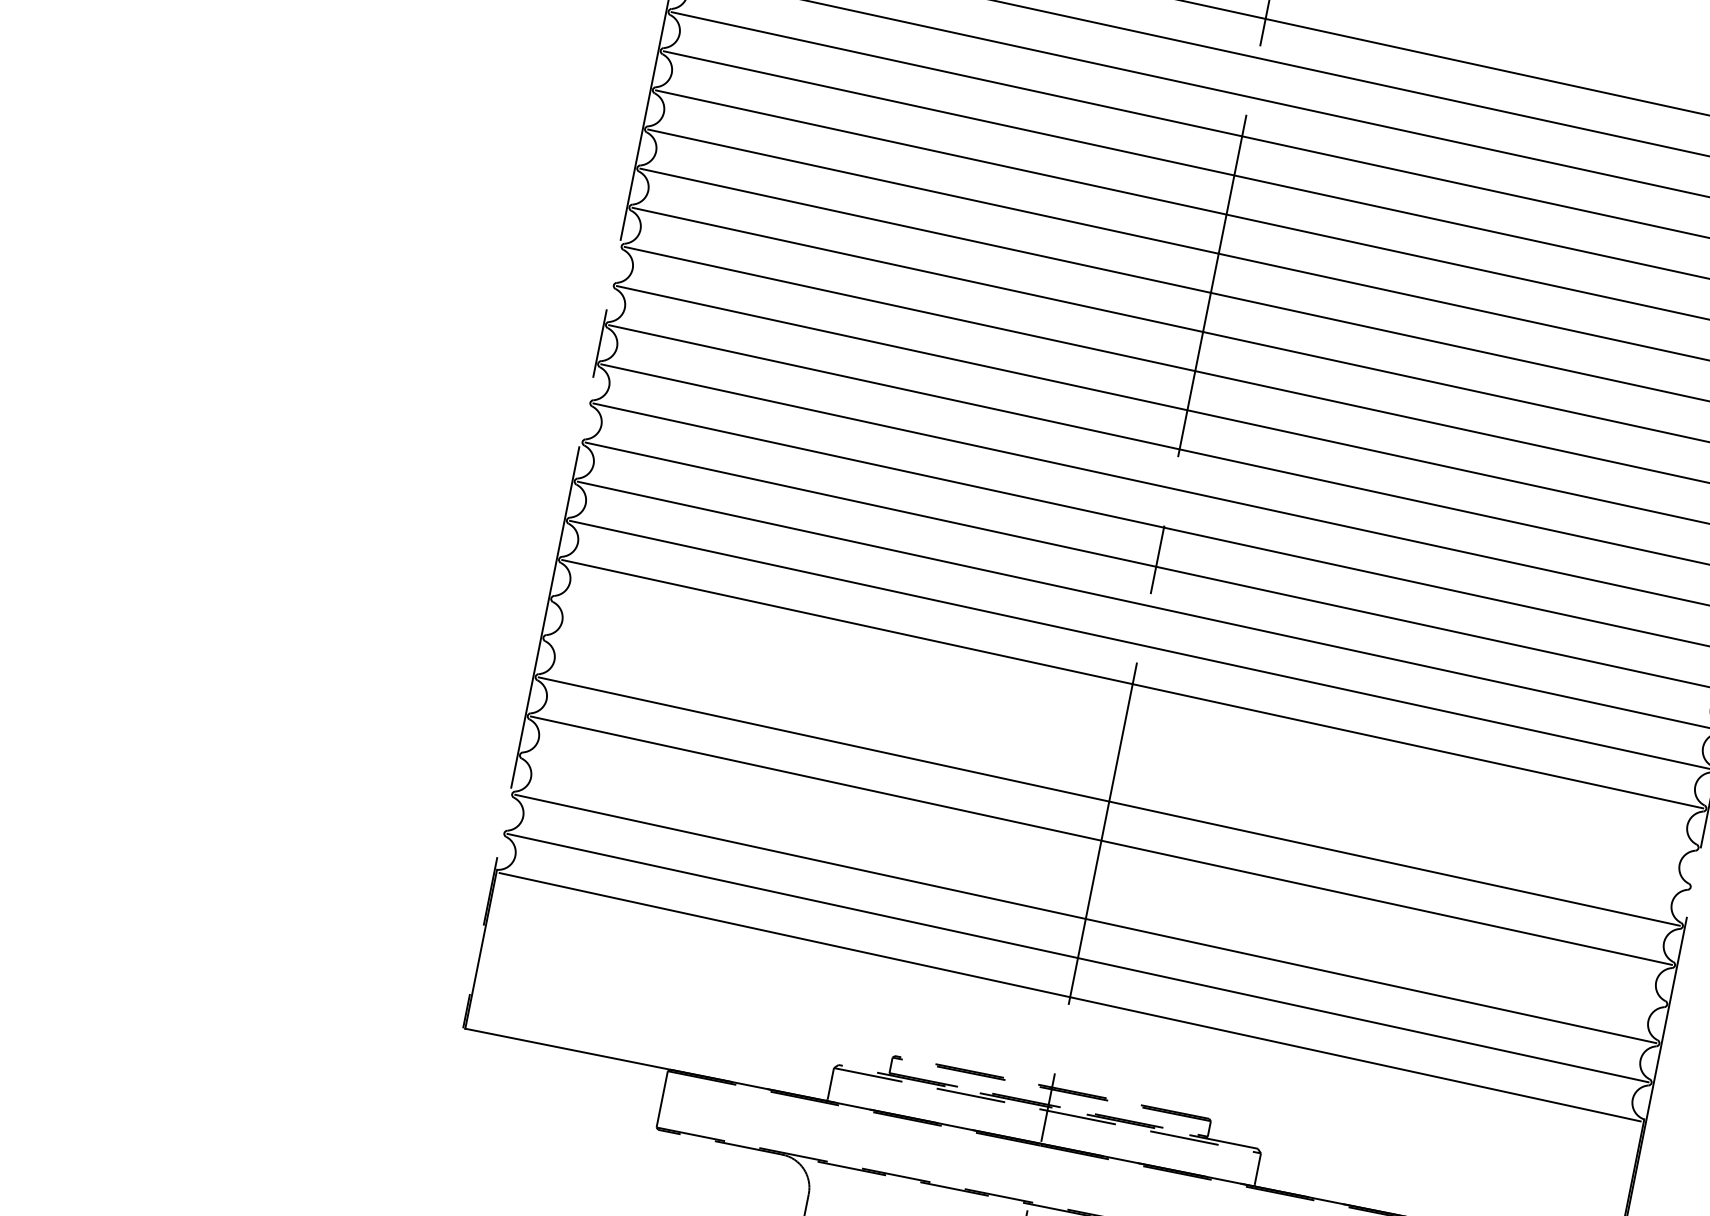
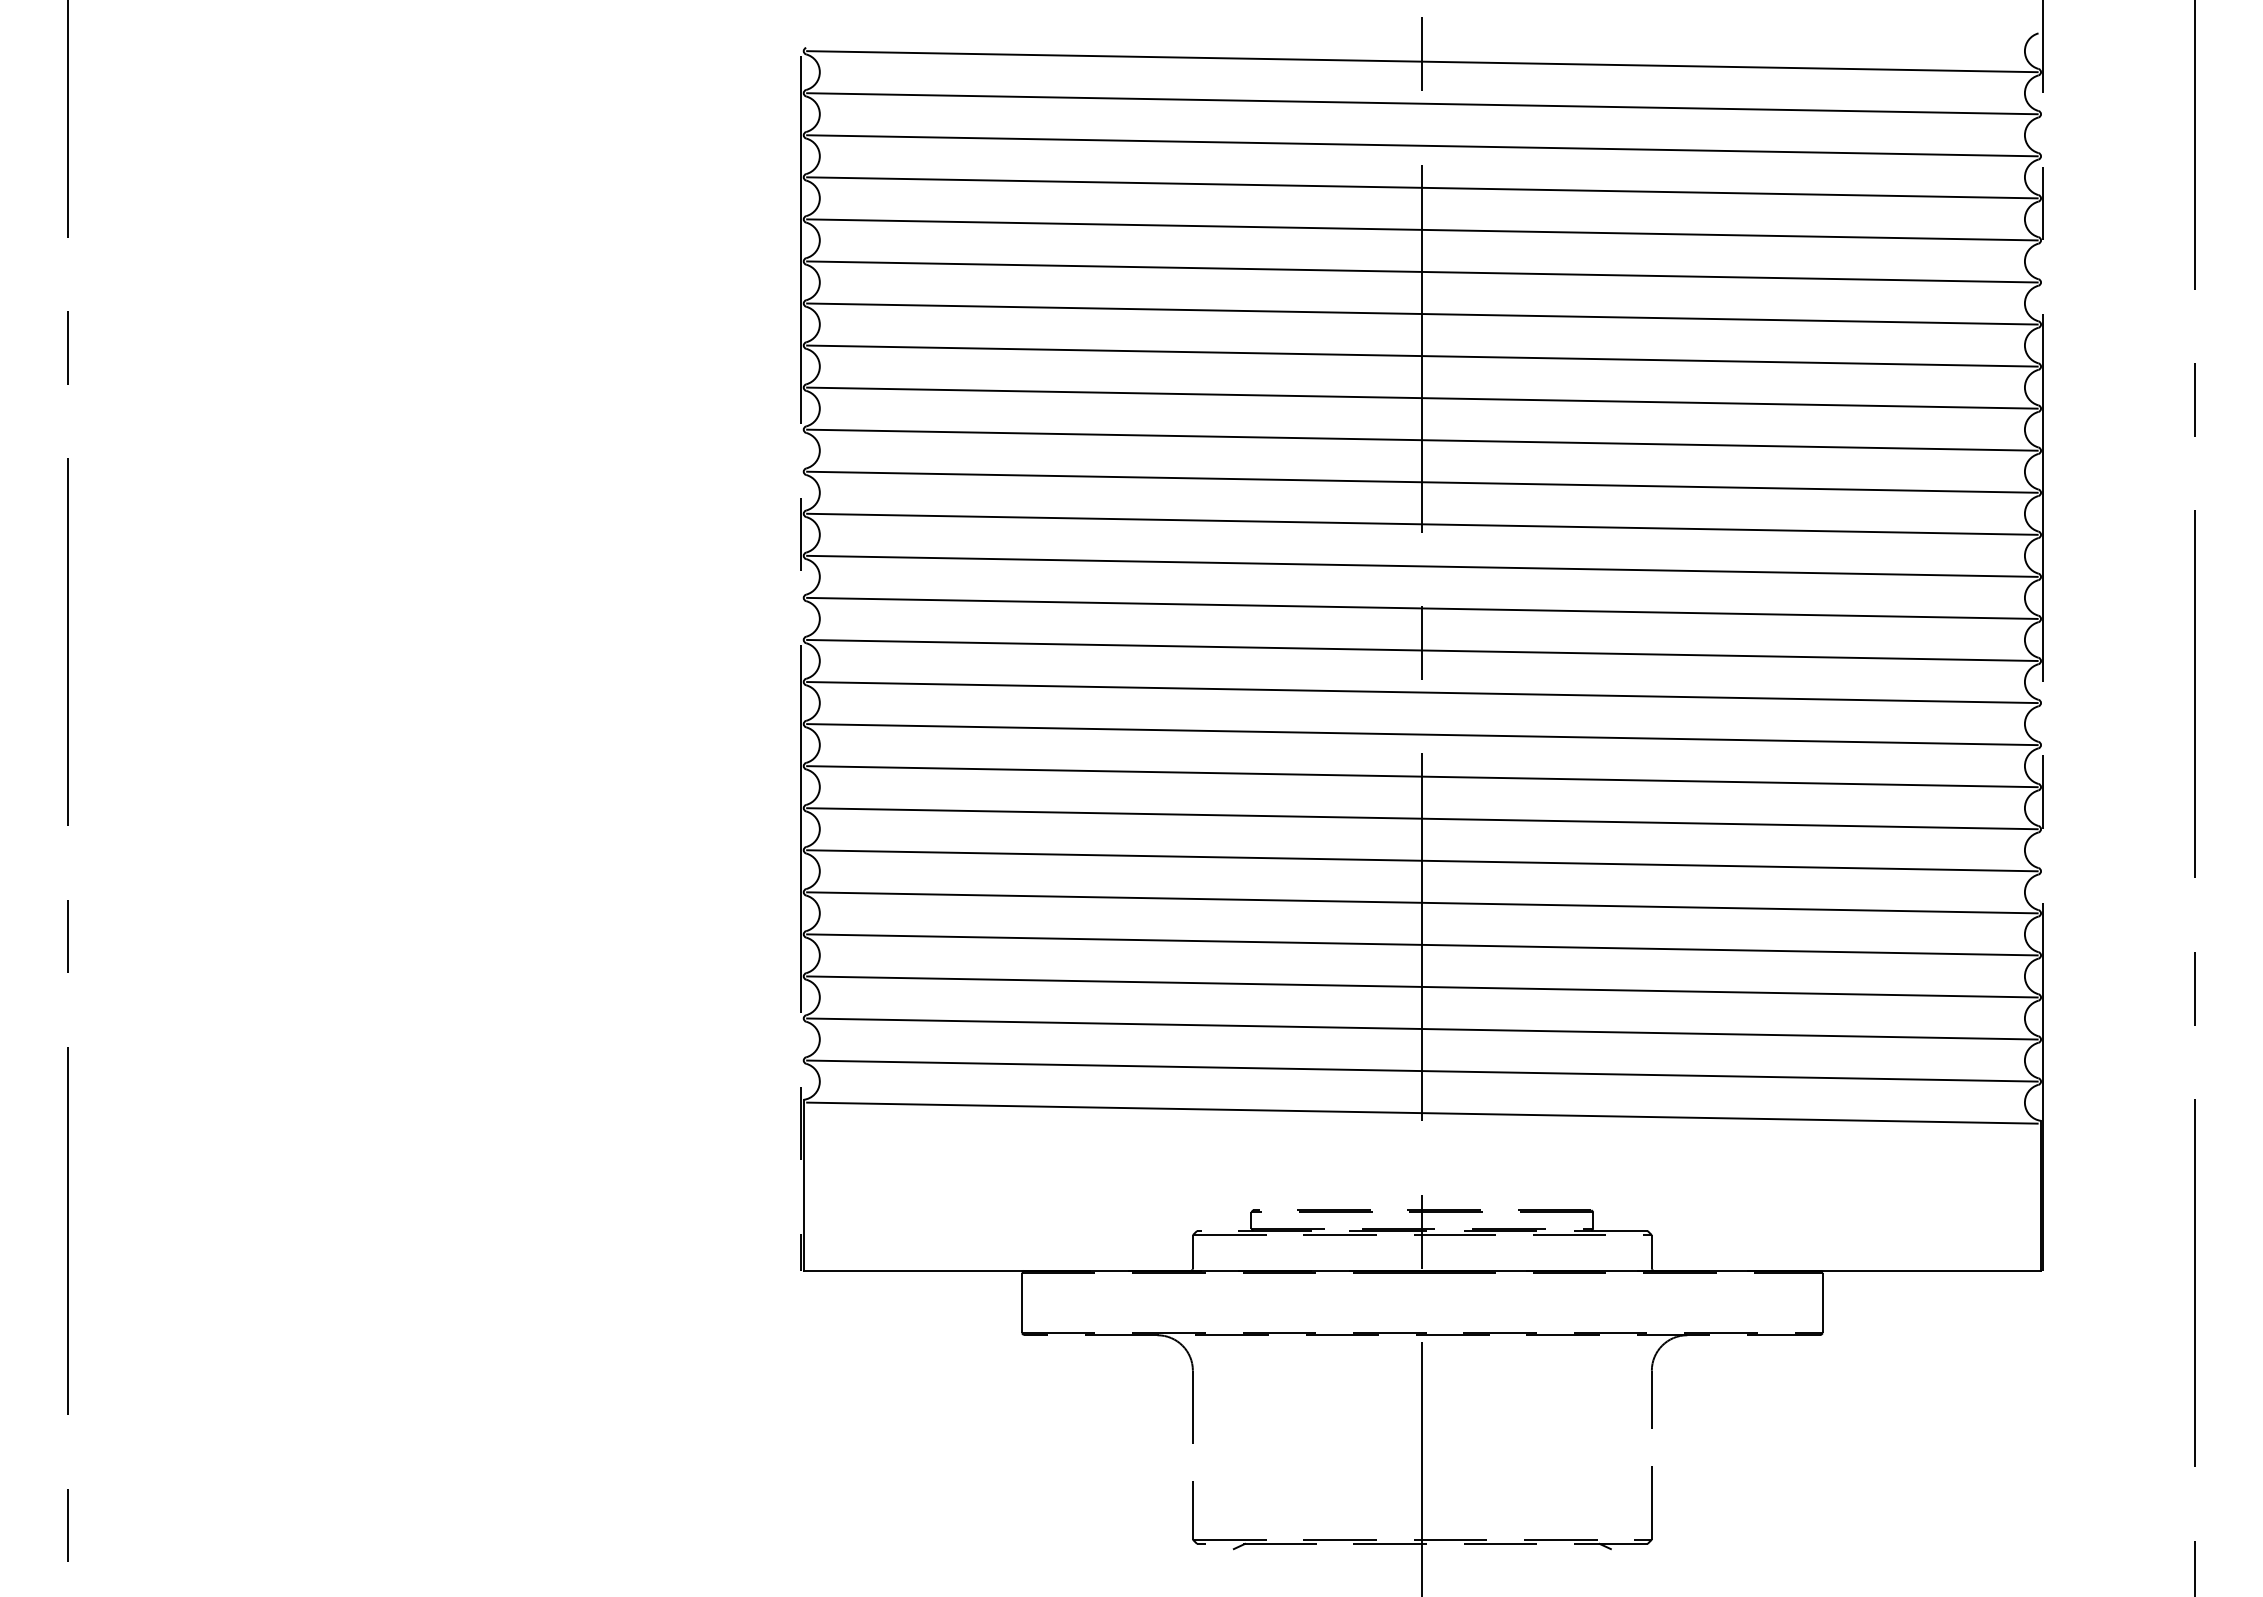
line: (1125, 723) -> (1422, 818), added
line: (1117, 762) -> (1422, 860), added
line: (1093, 879) -> (1422, 986), added

